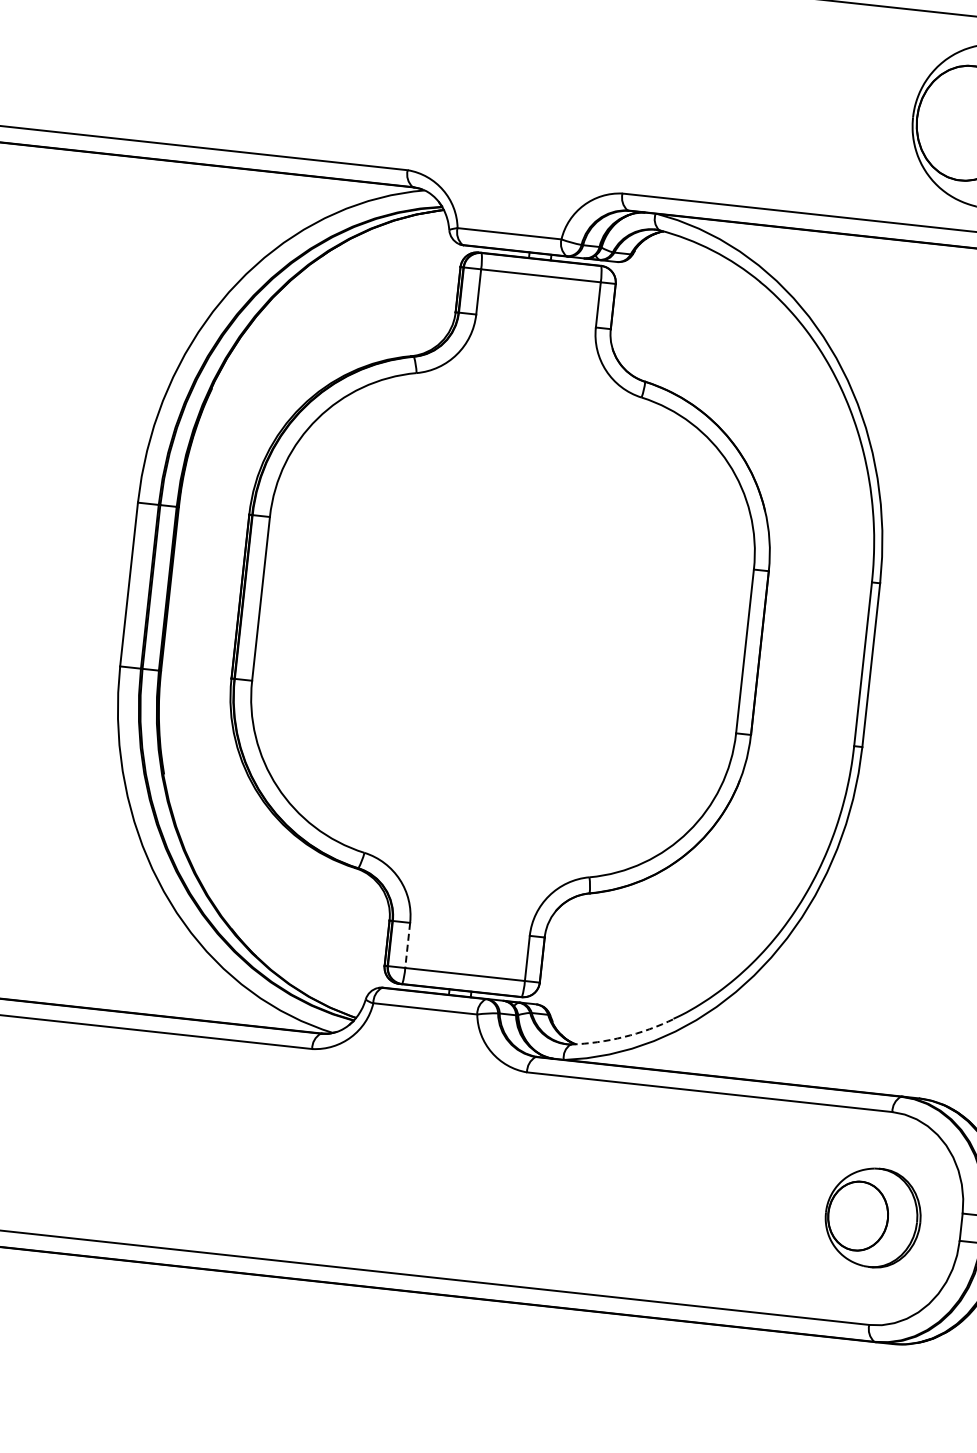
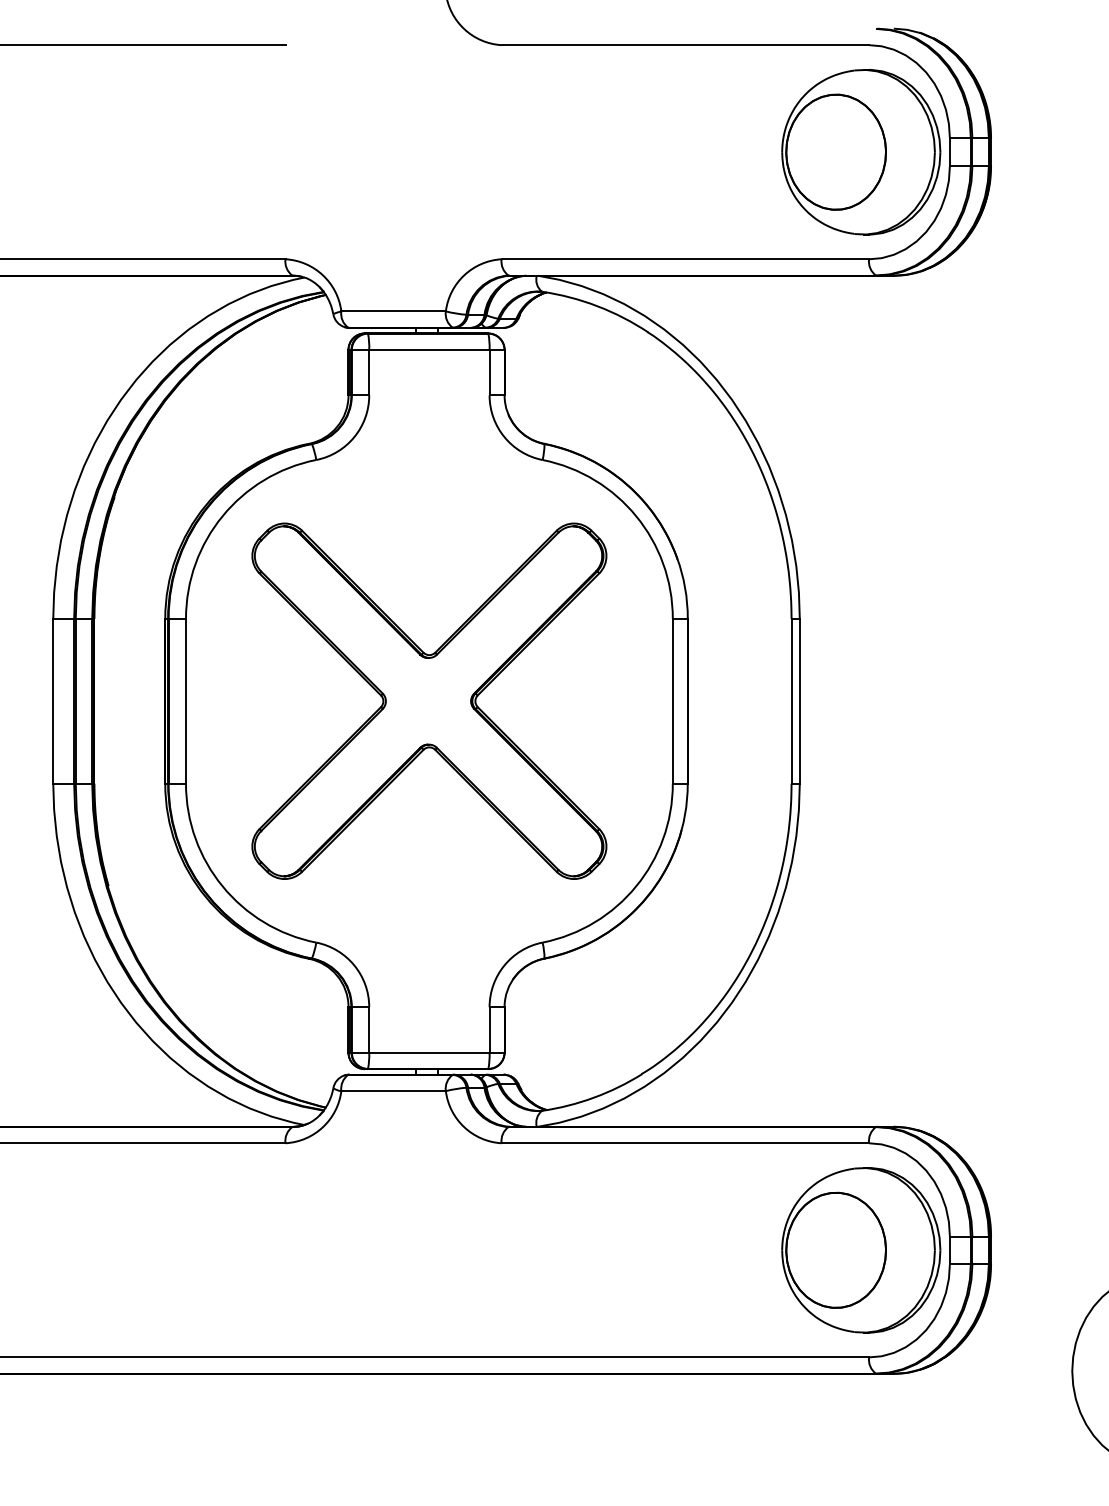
part: (503, 624) -> (429, 700), added
line: (408, 945) -> (369, 1029), dashed -> solid
arc: (623, 1036) -> (593, 1097), dashed -> solid
part: (873, 1217) -> (861, 1250), size x1.67

